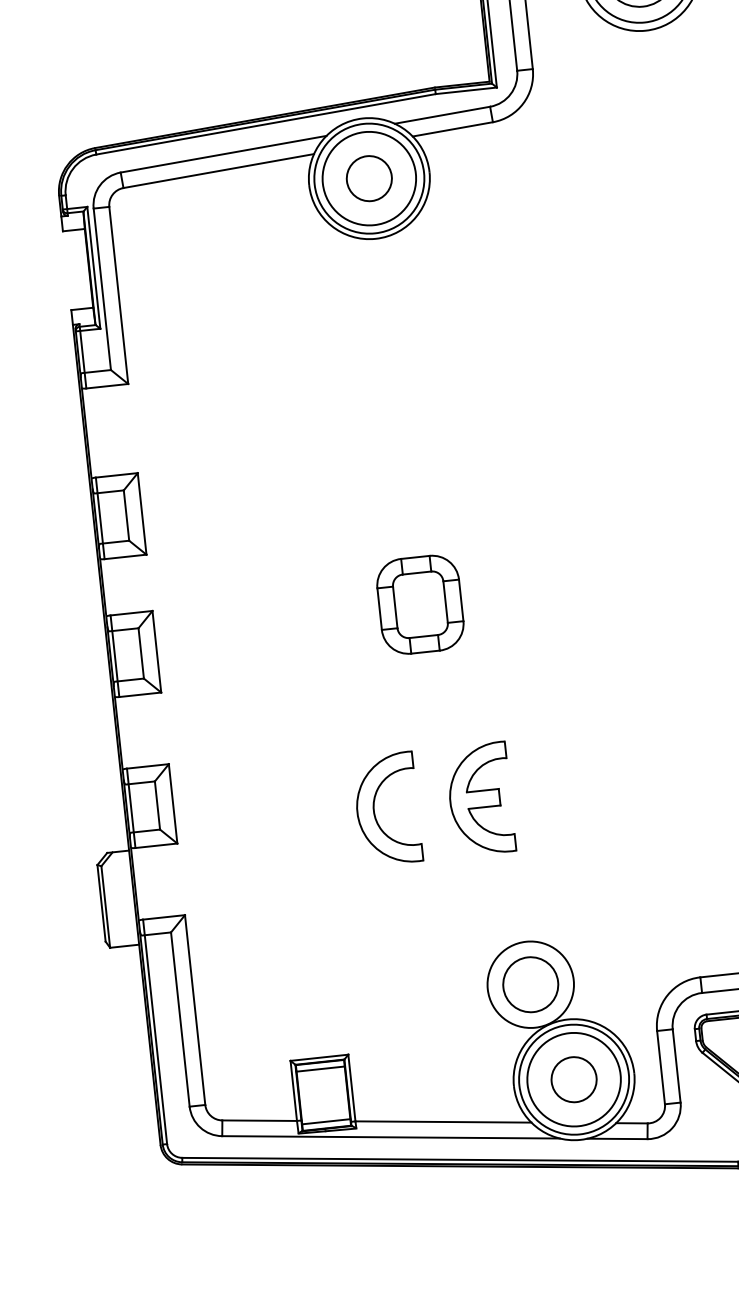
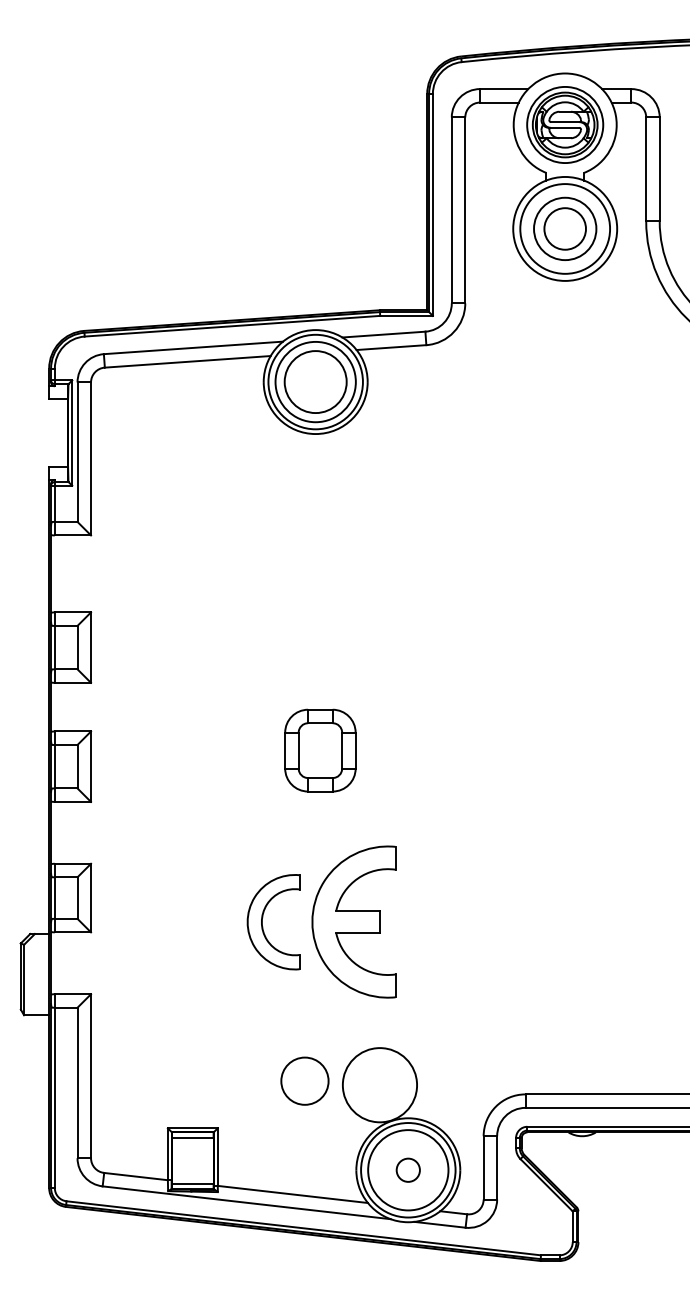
circle: (369, 178) -> (315, 381), size x1.6
part: (479, 799) -> (353, 922), size x1.6
circle: (530, 983) -> (304, 1080), moved
circle: (573, 1078) -> (407, 1169), size x0.6

